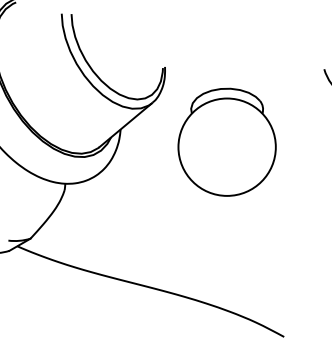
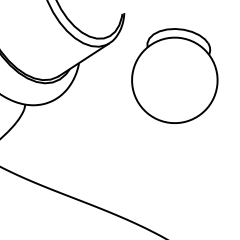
part: (226, 141) -> (174, 75), moved

